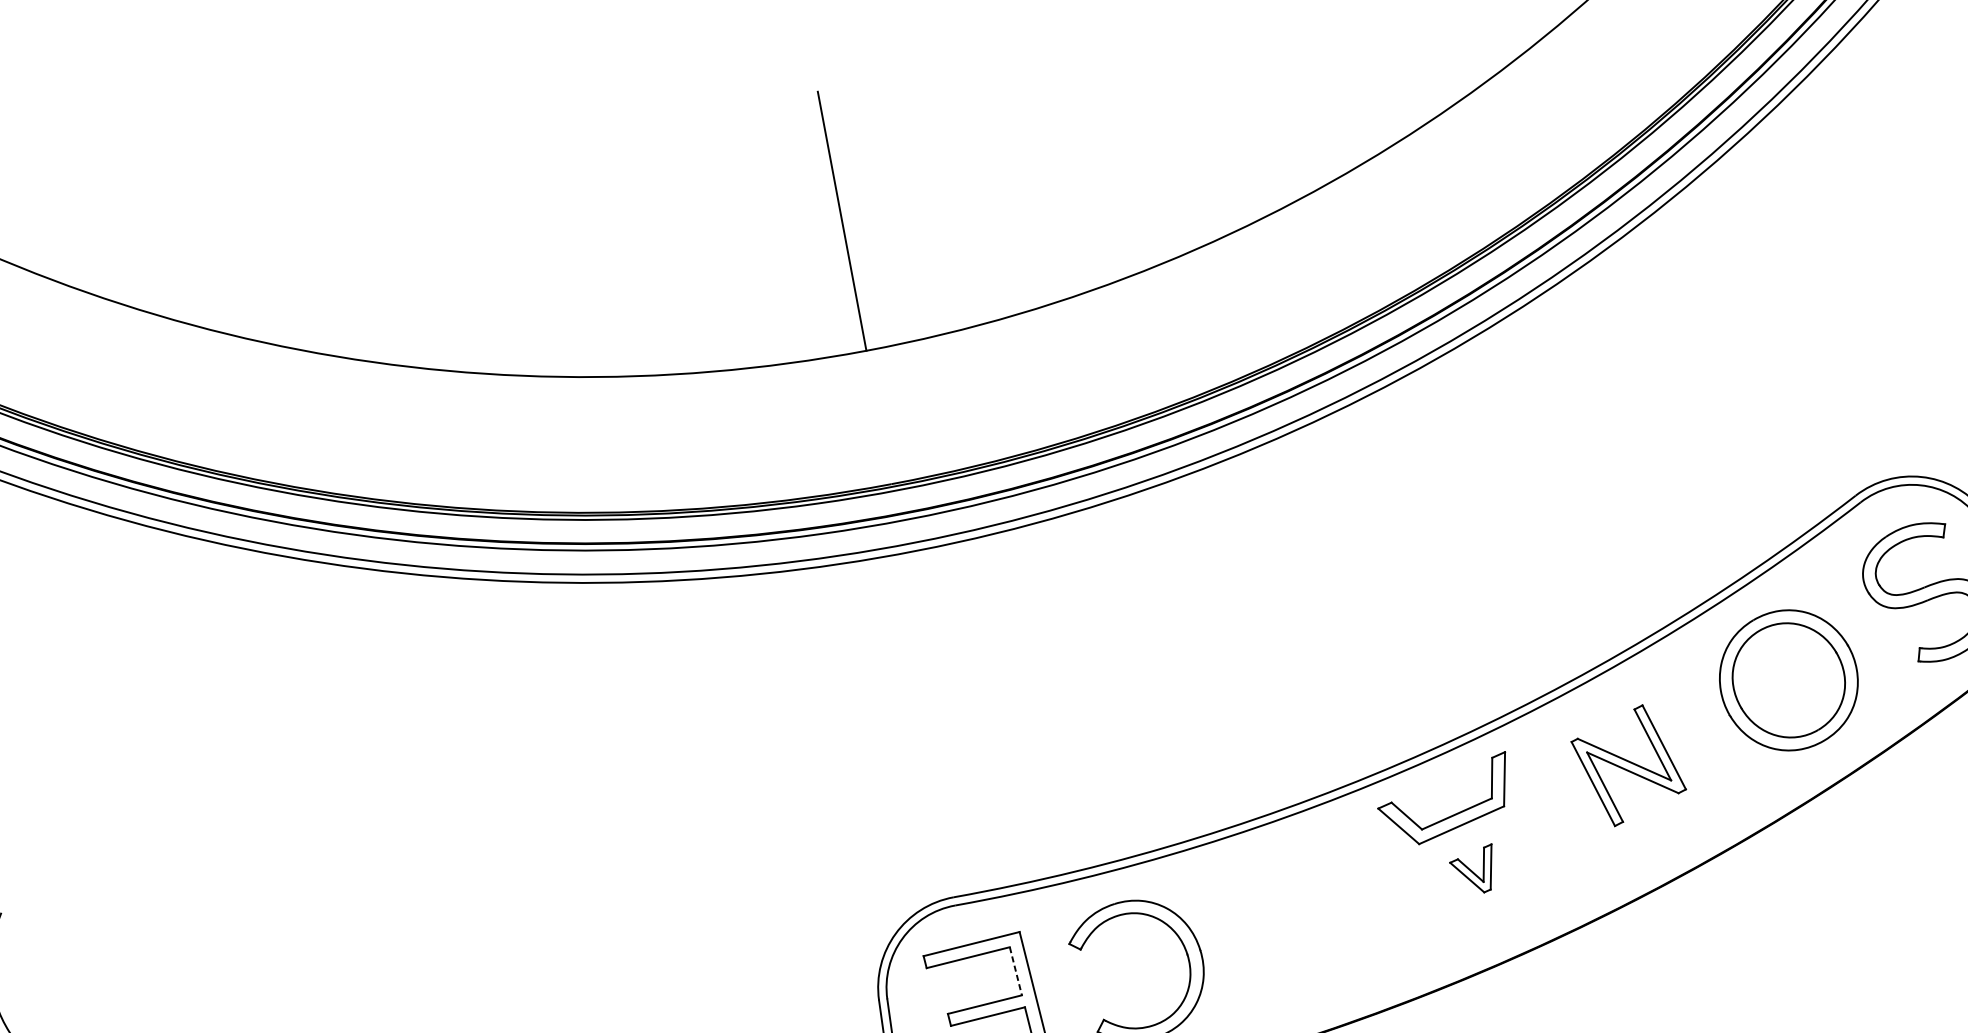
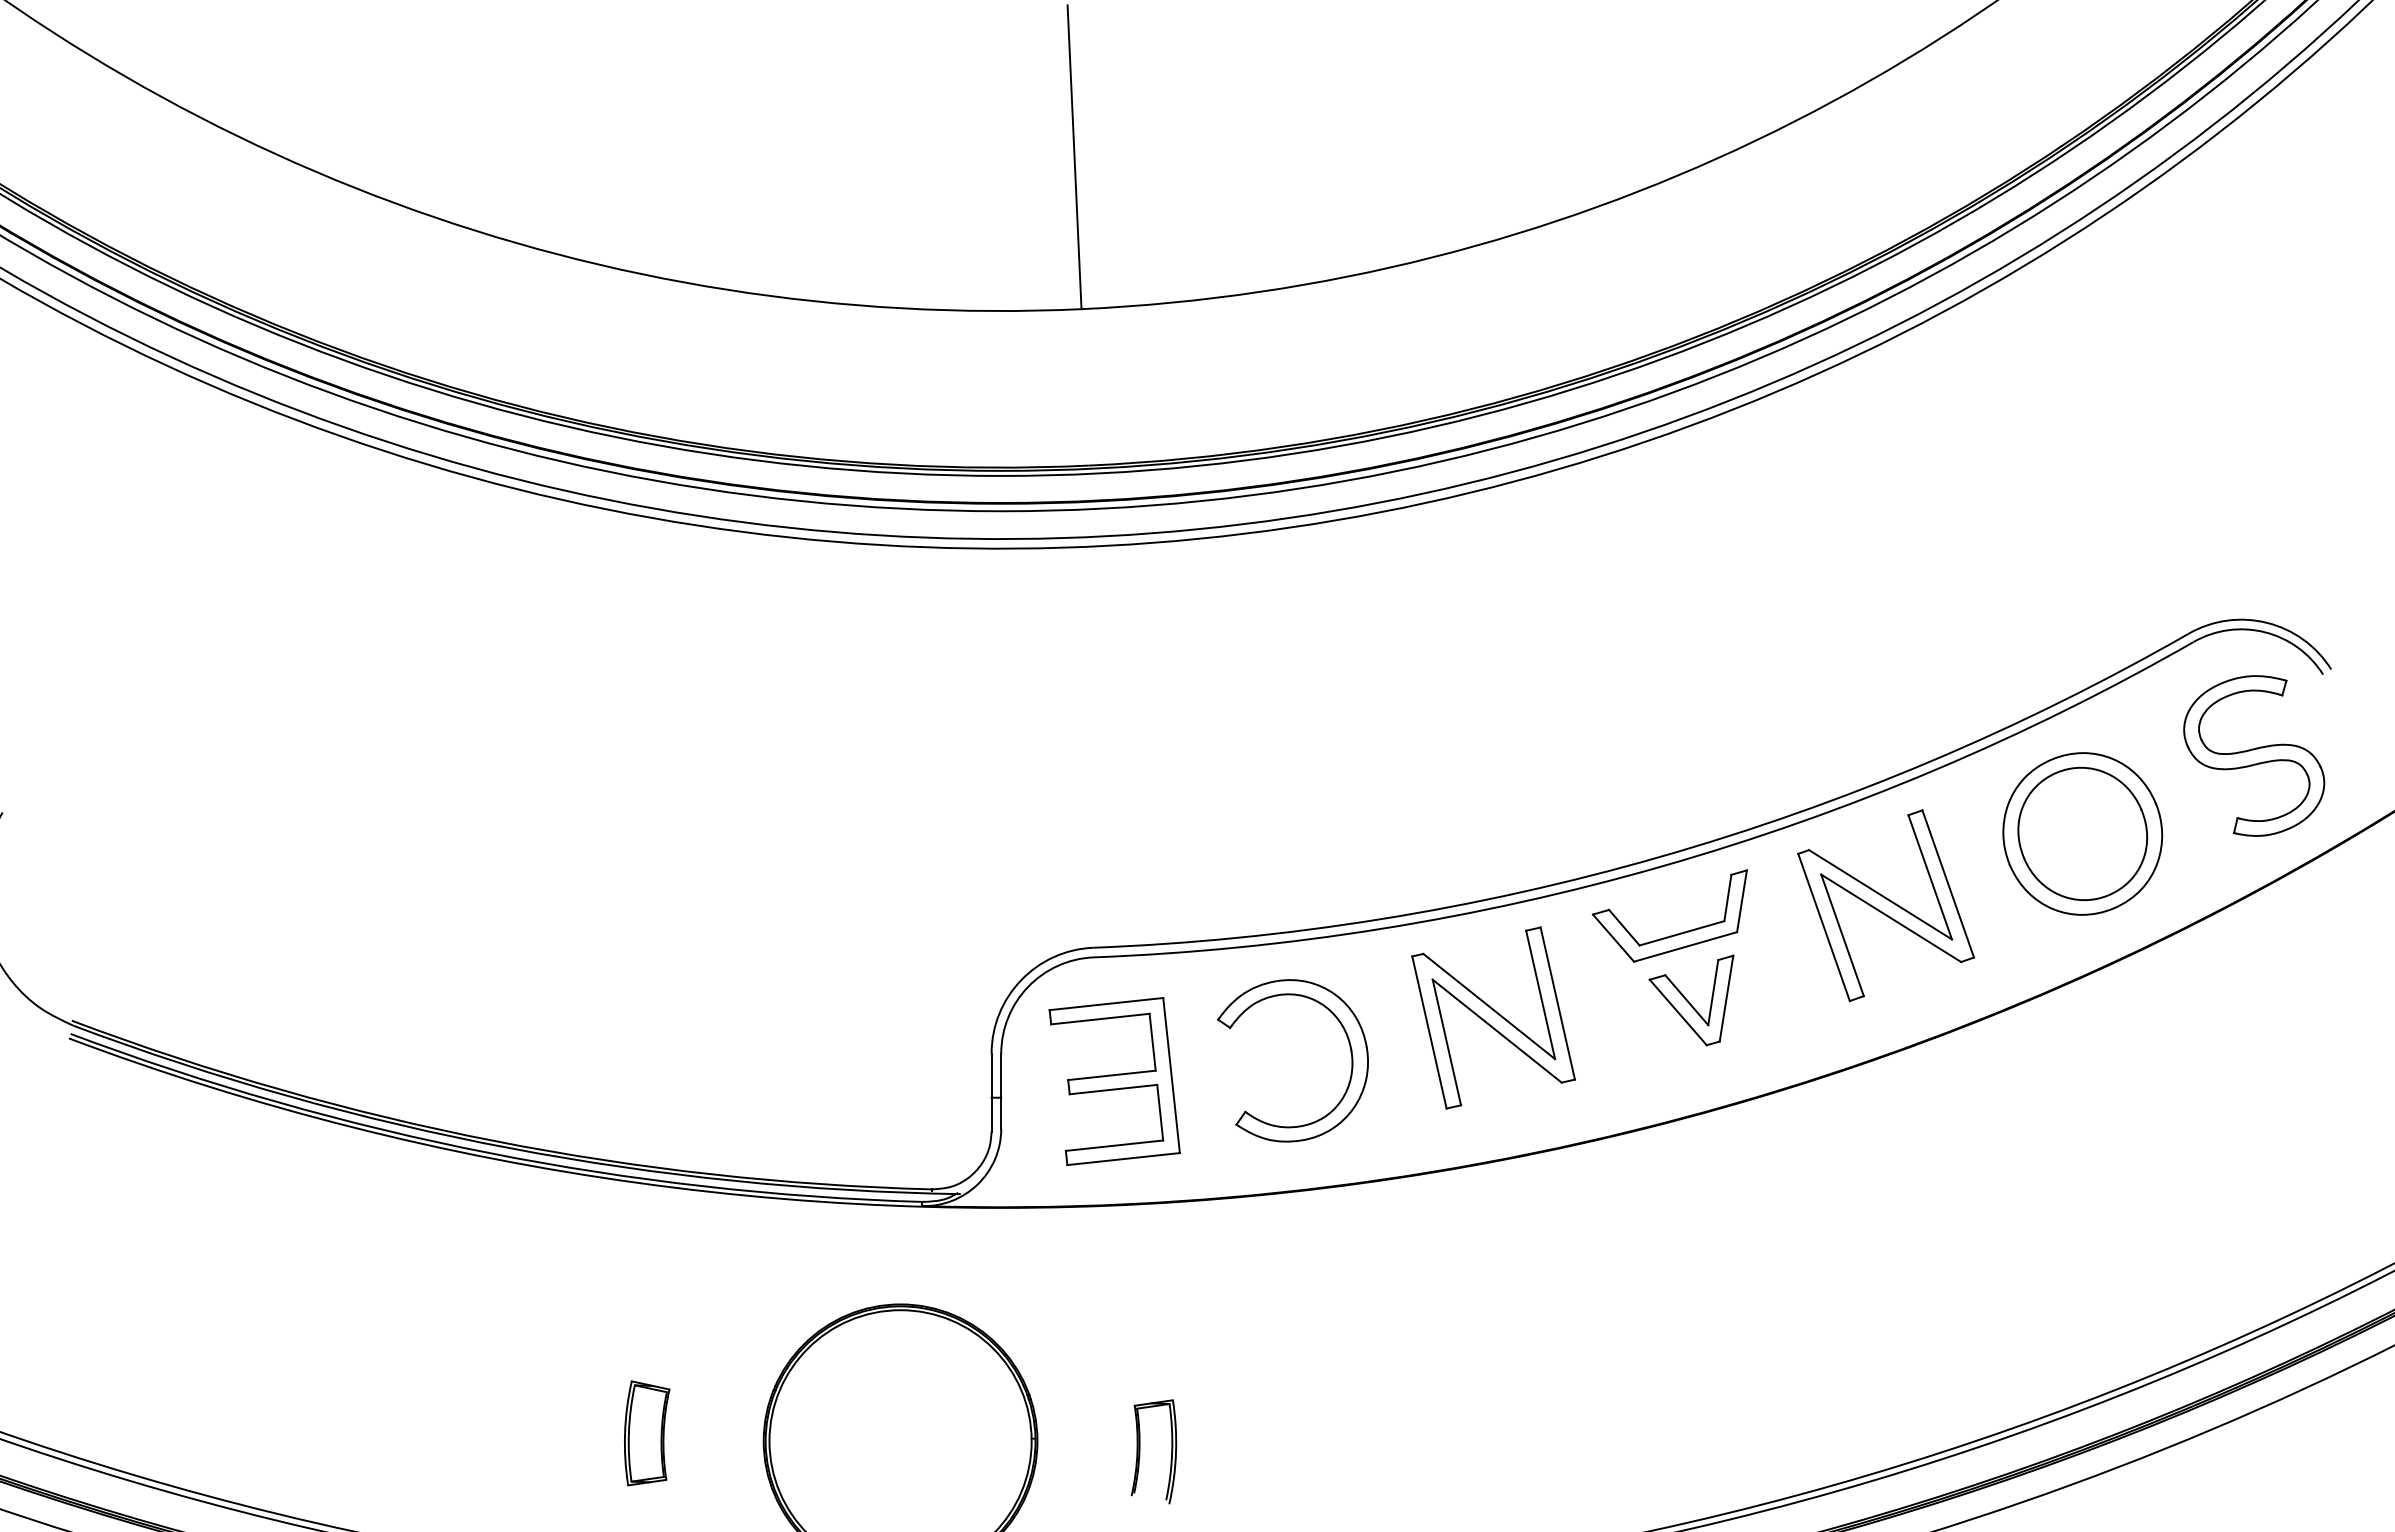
part: (1628, 765) -> (1885, 905), size x1.43
part: (1473, 870) -> (1691, 1000), size x1.67
part: (1305, 908) -> (1493, 1017), added
line: (1015, 971) -> (1152, 1042), dashed -> solid

